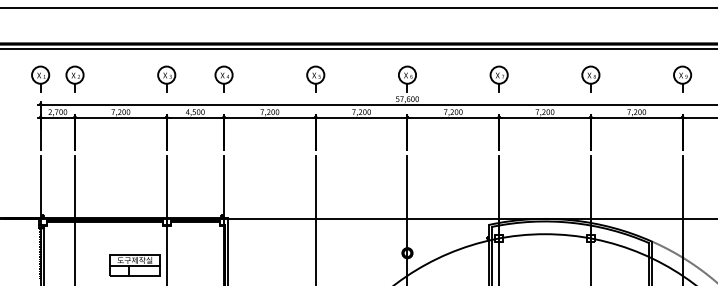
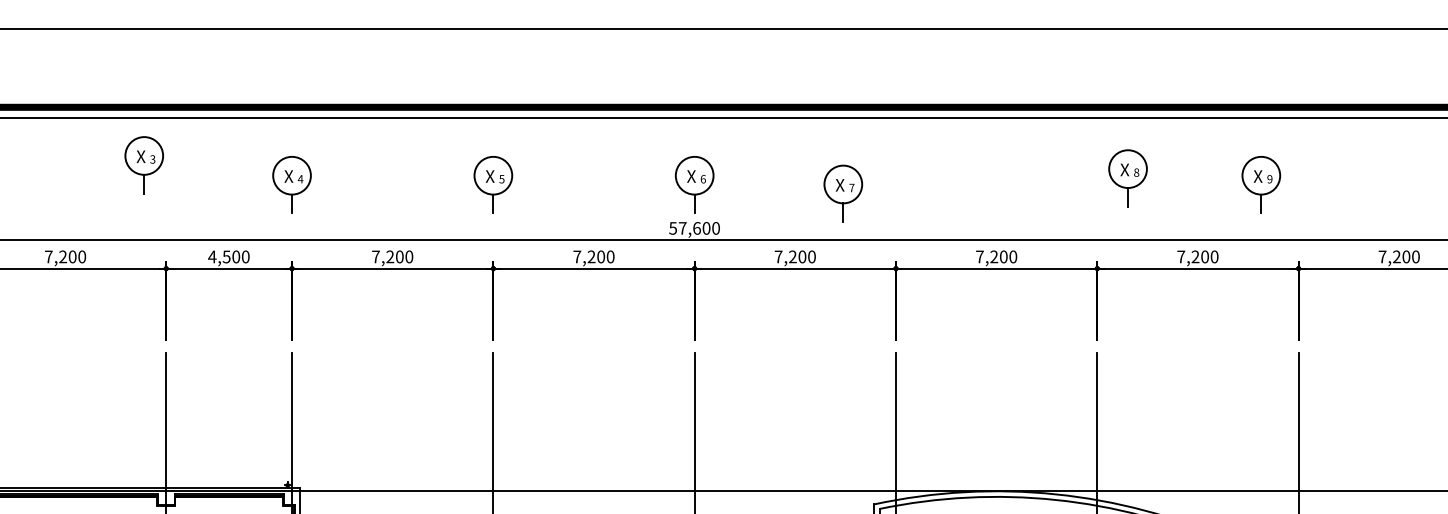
part: (166, 78) -> (143, 163), moved
part: (498, 78) -> (841, 191), moved
part: (590, 78) -> (1127, 176), moved
part: (682, 78) -> (1261, 183), moved

